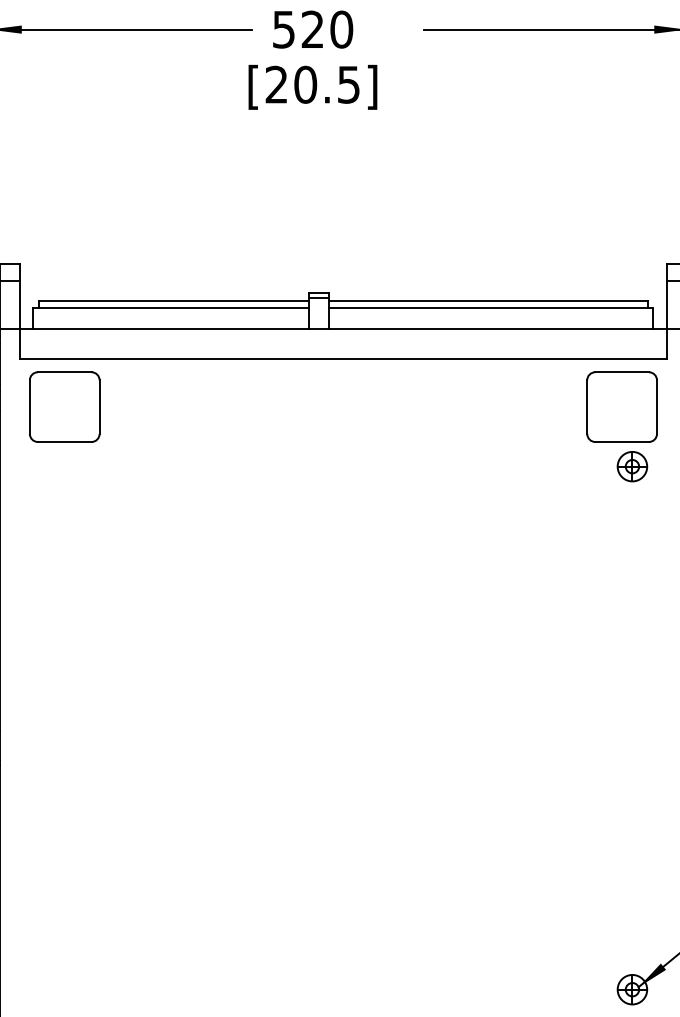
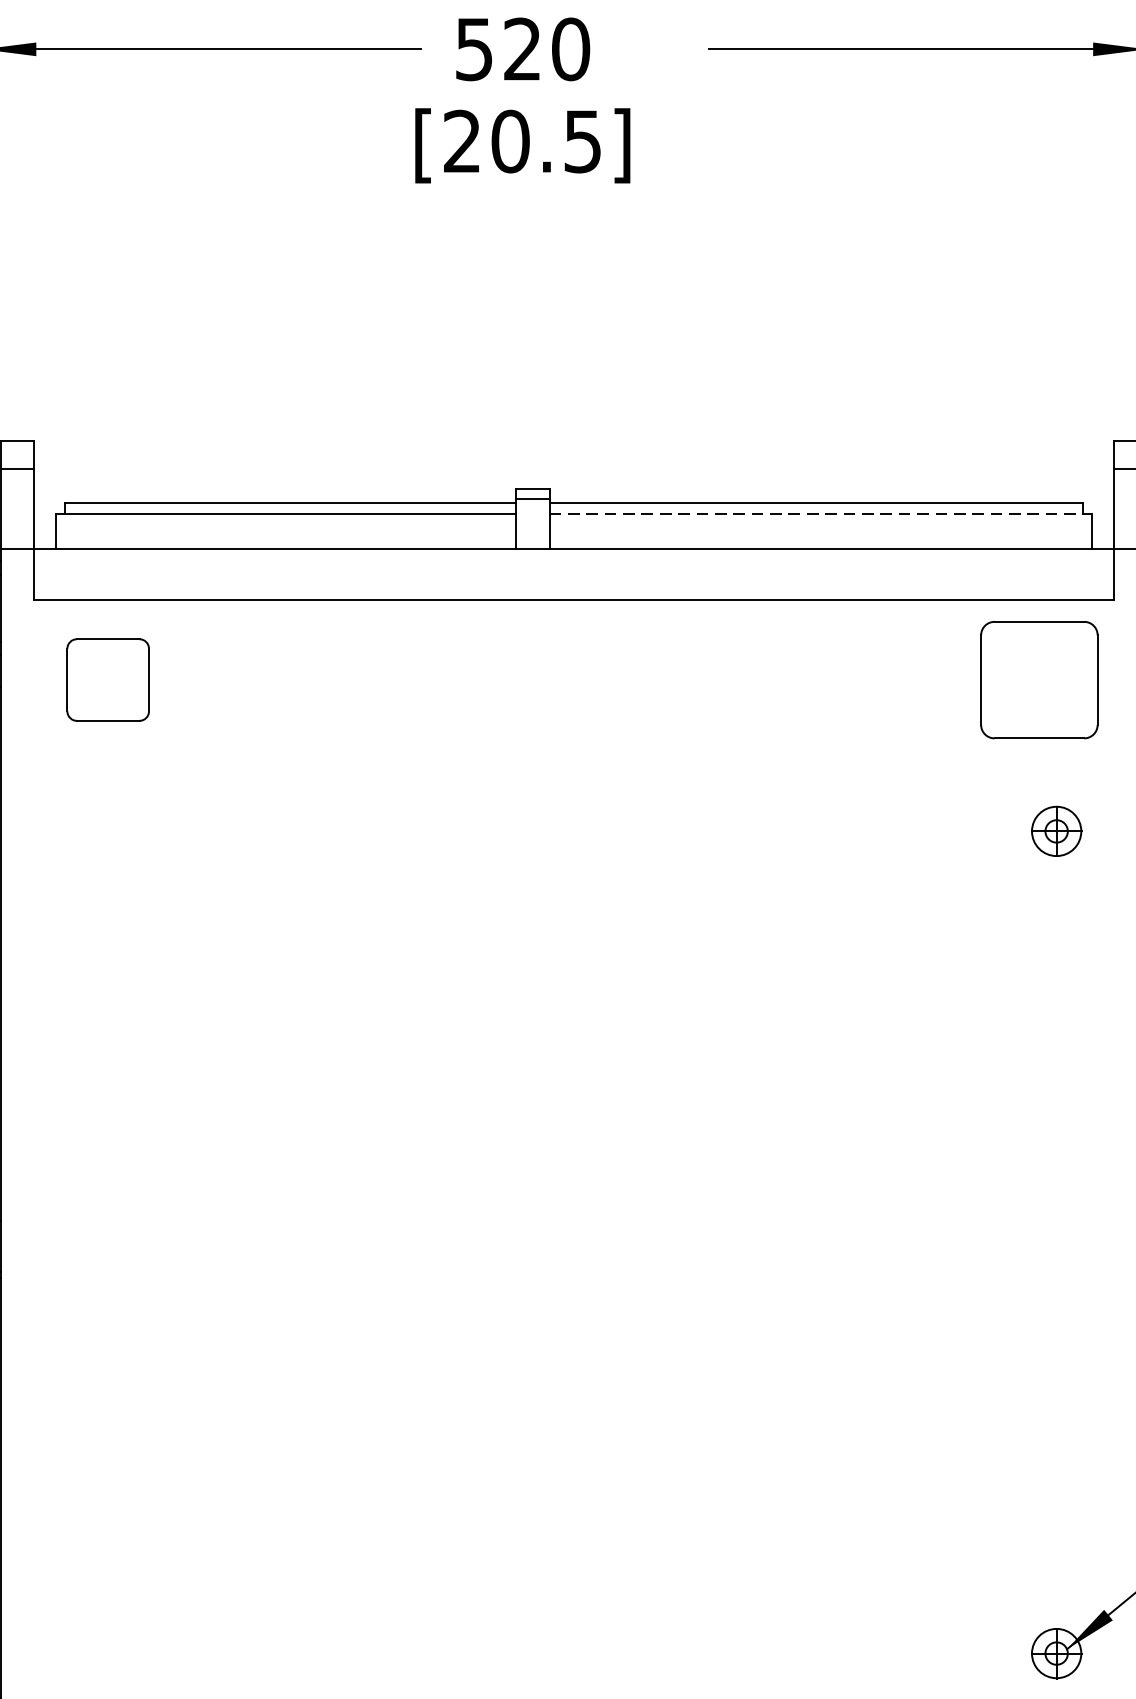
line: (491, 307) -> (821, 513), solid -> dashed
part: (64, 406) -> (107, 679), size x0.7
part: (632, 466) -> (1056, 831), moved

